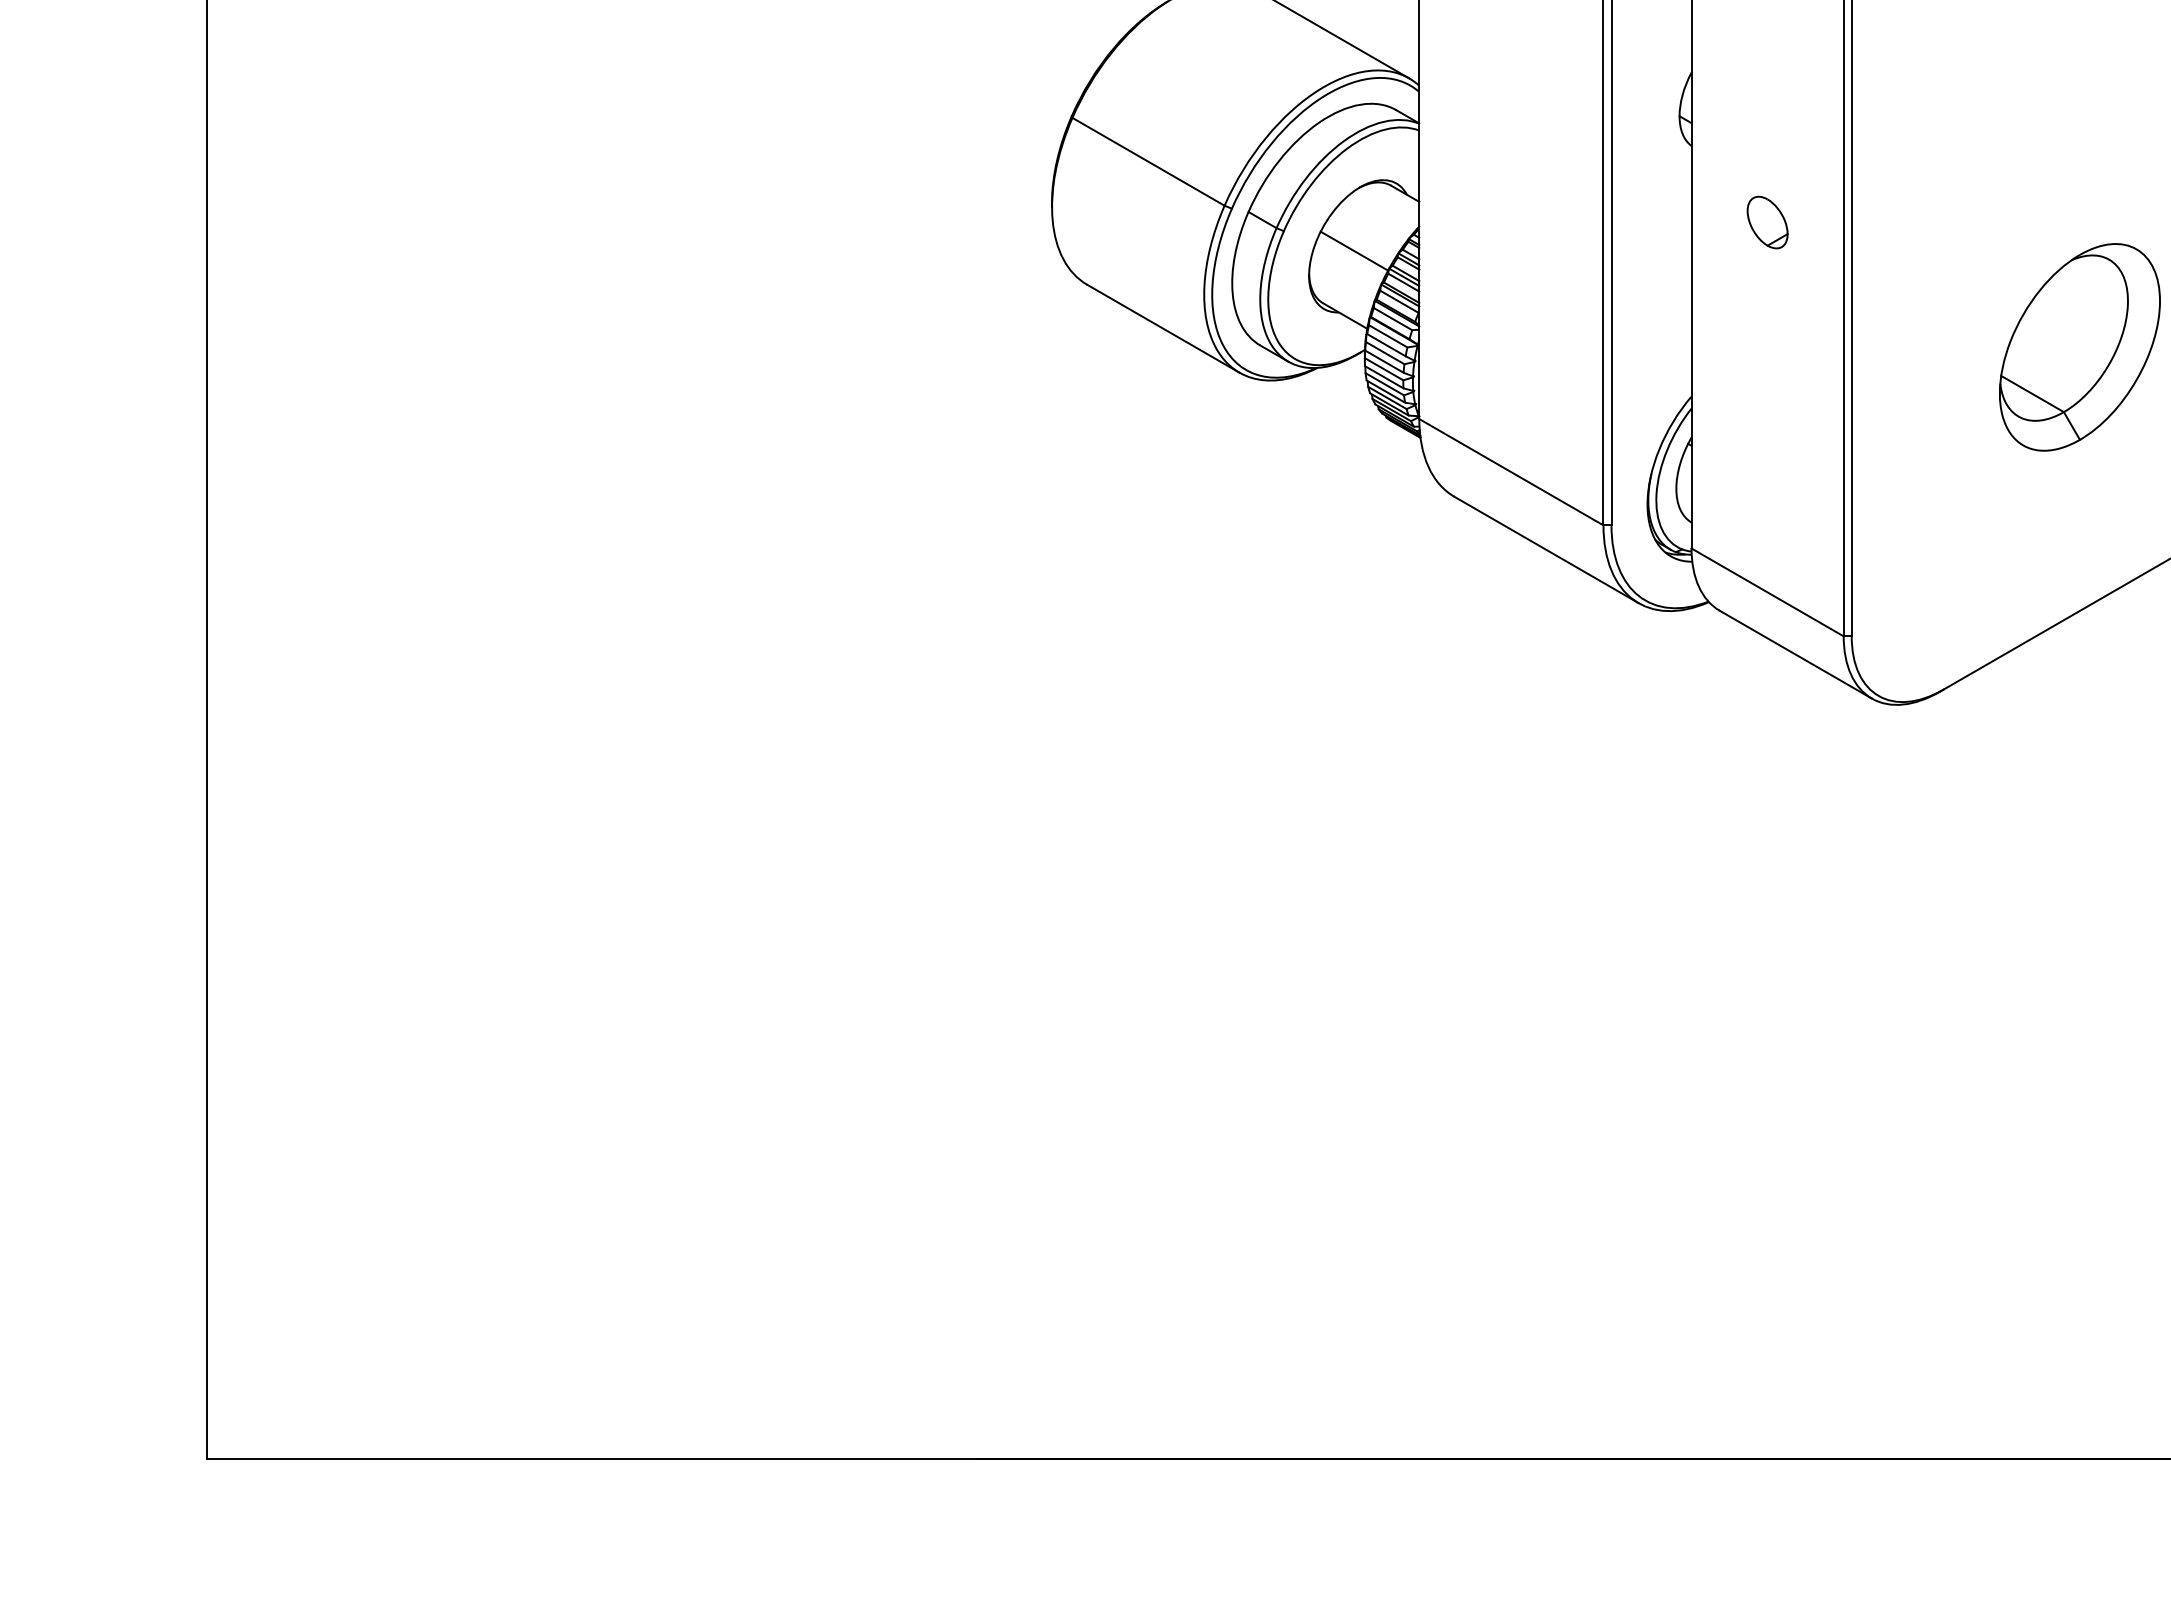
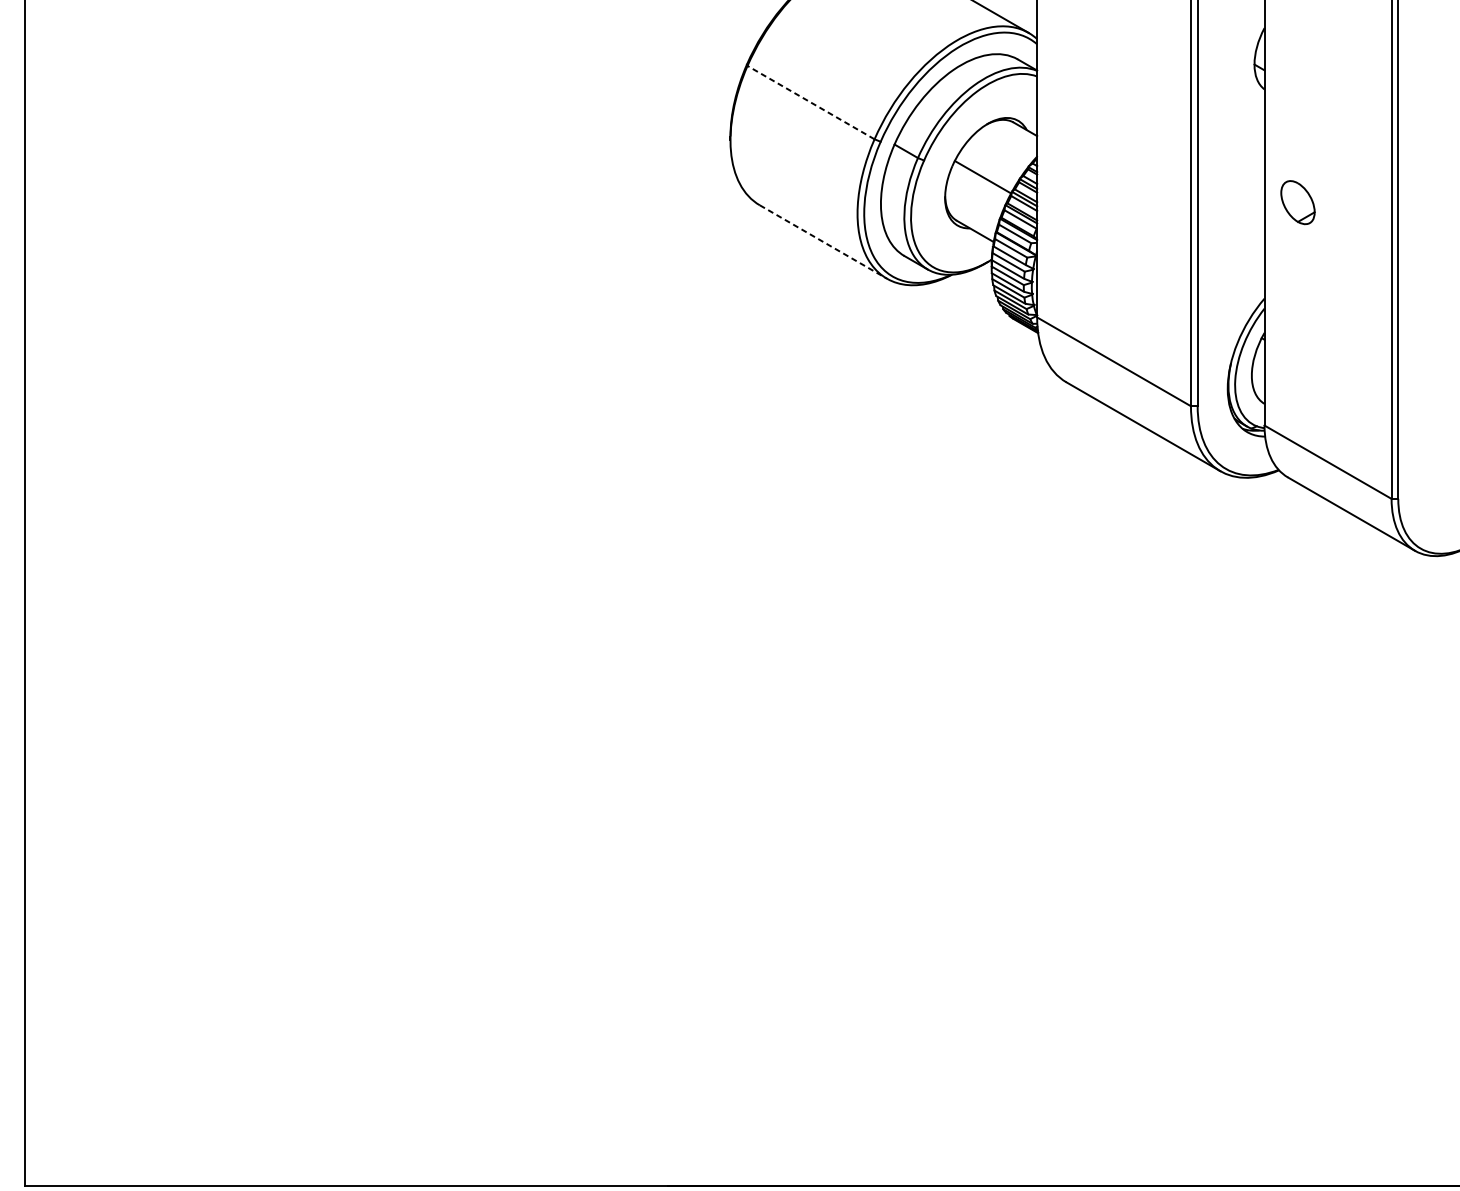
line: (1148, 161) -> (811, 102), solid -> dashed
part: (1767, 222) -> (1297, 202), moved
line: (1163, 328) -> (823, 241), solid -> dashed

